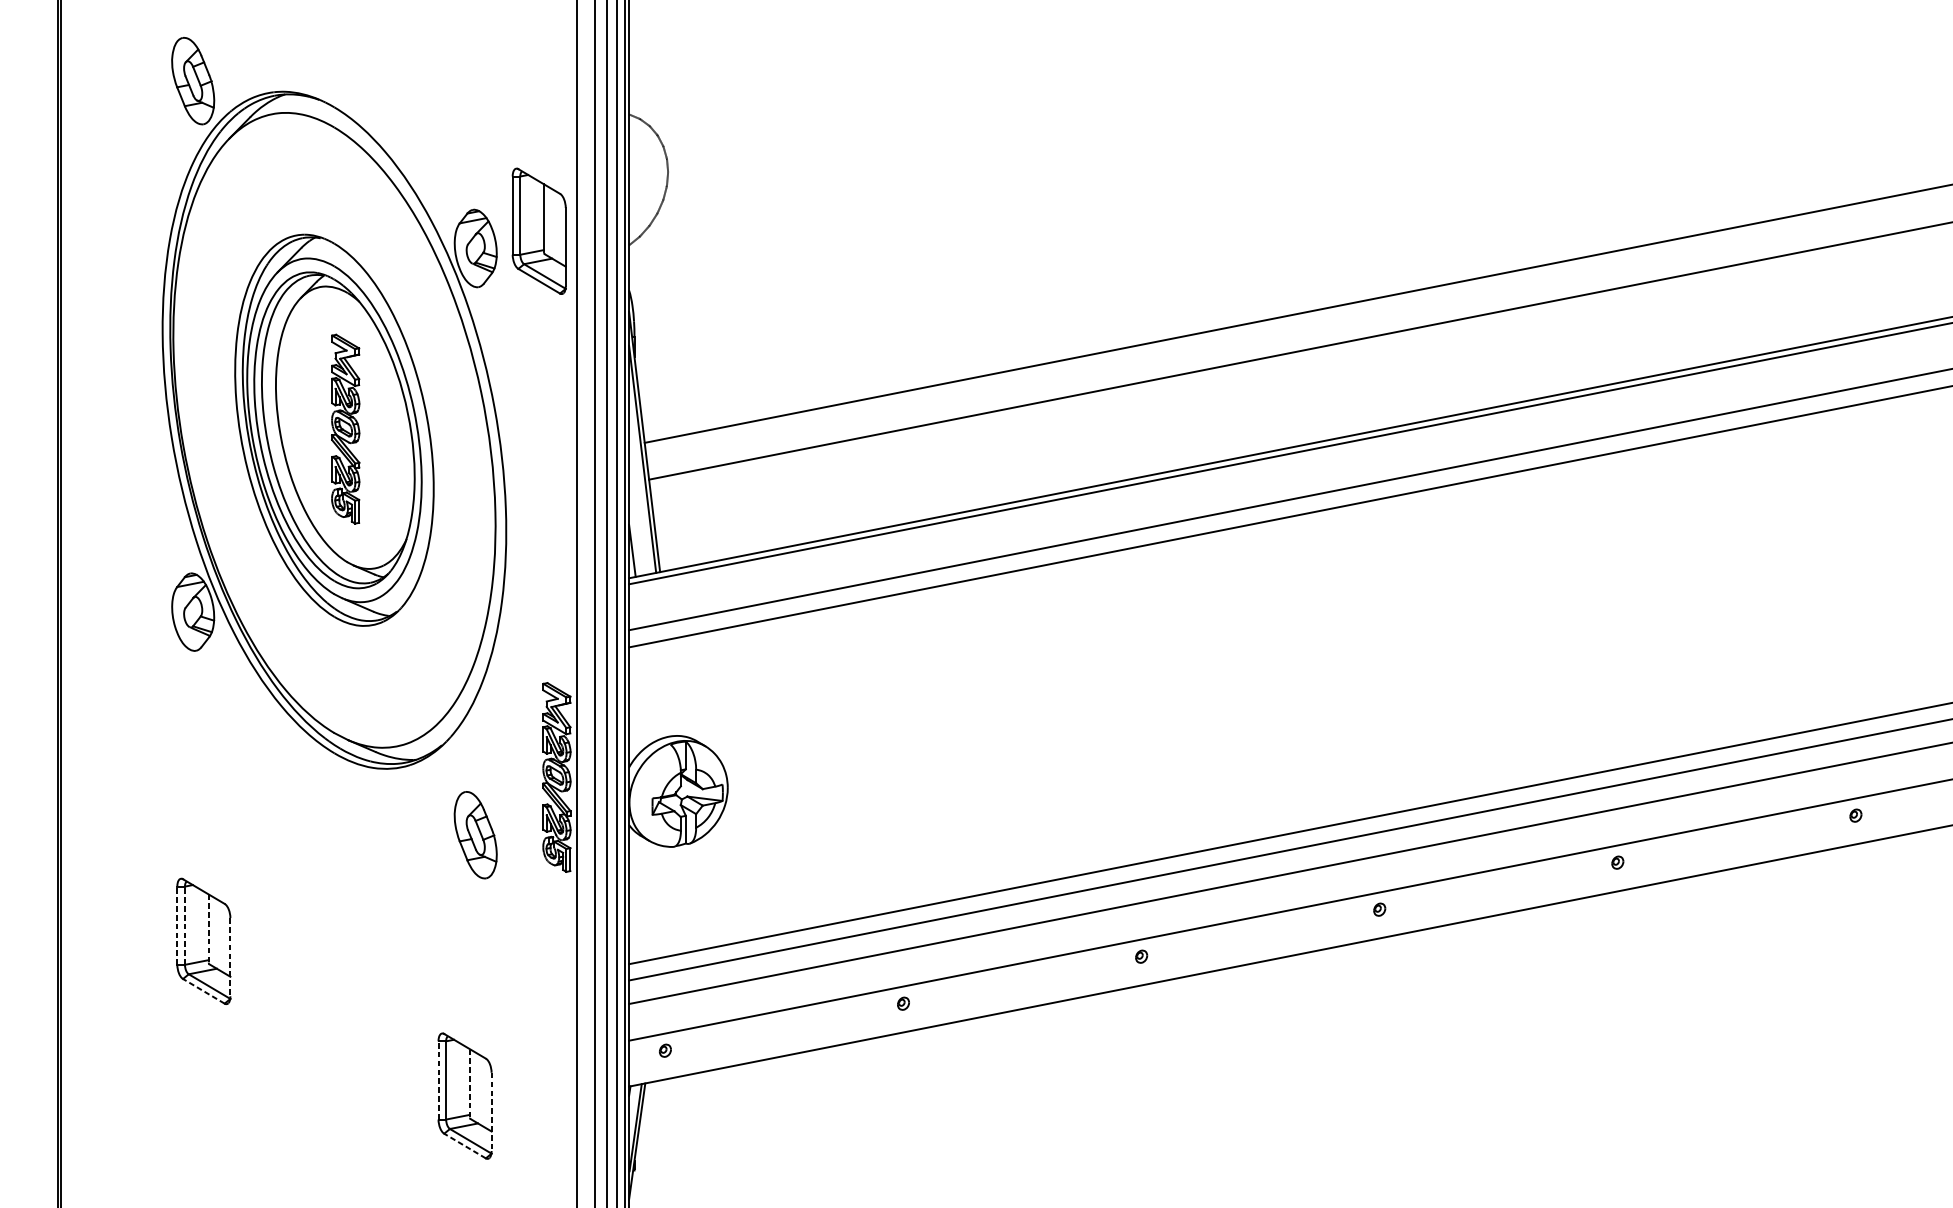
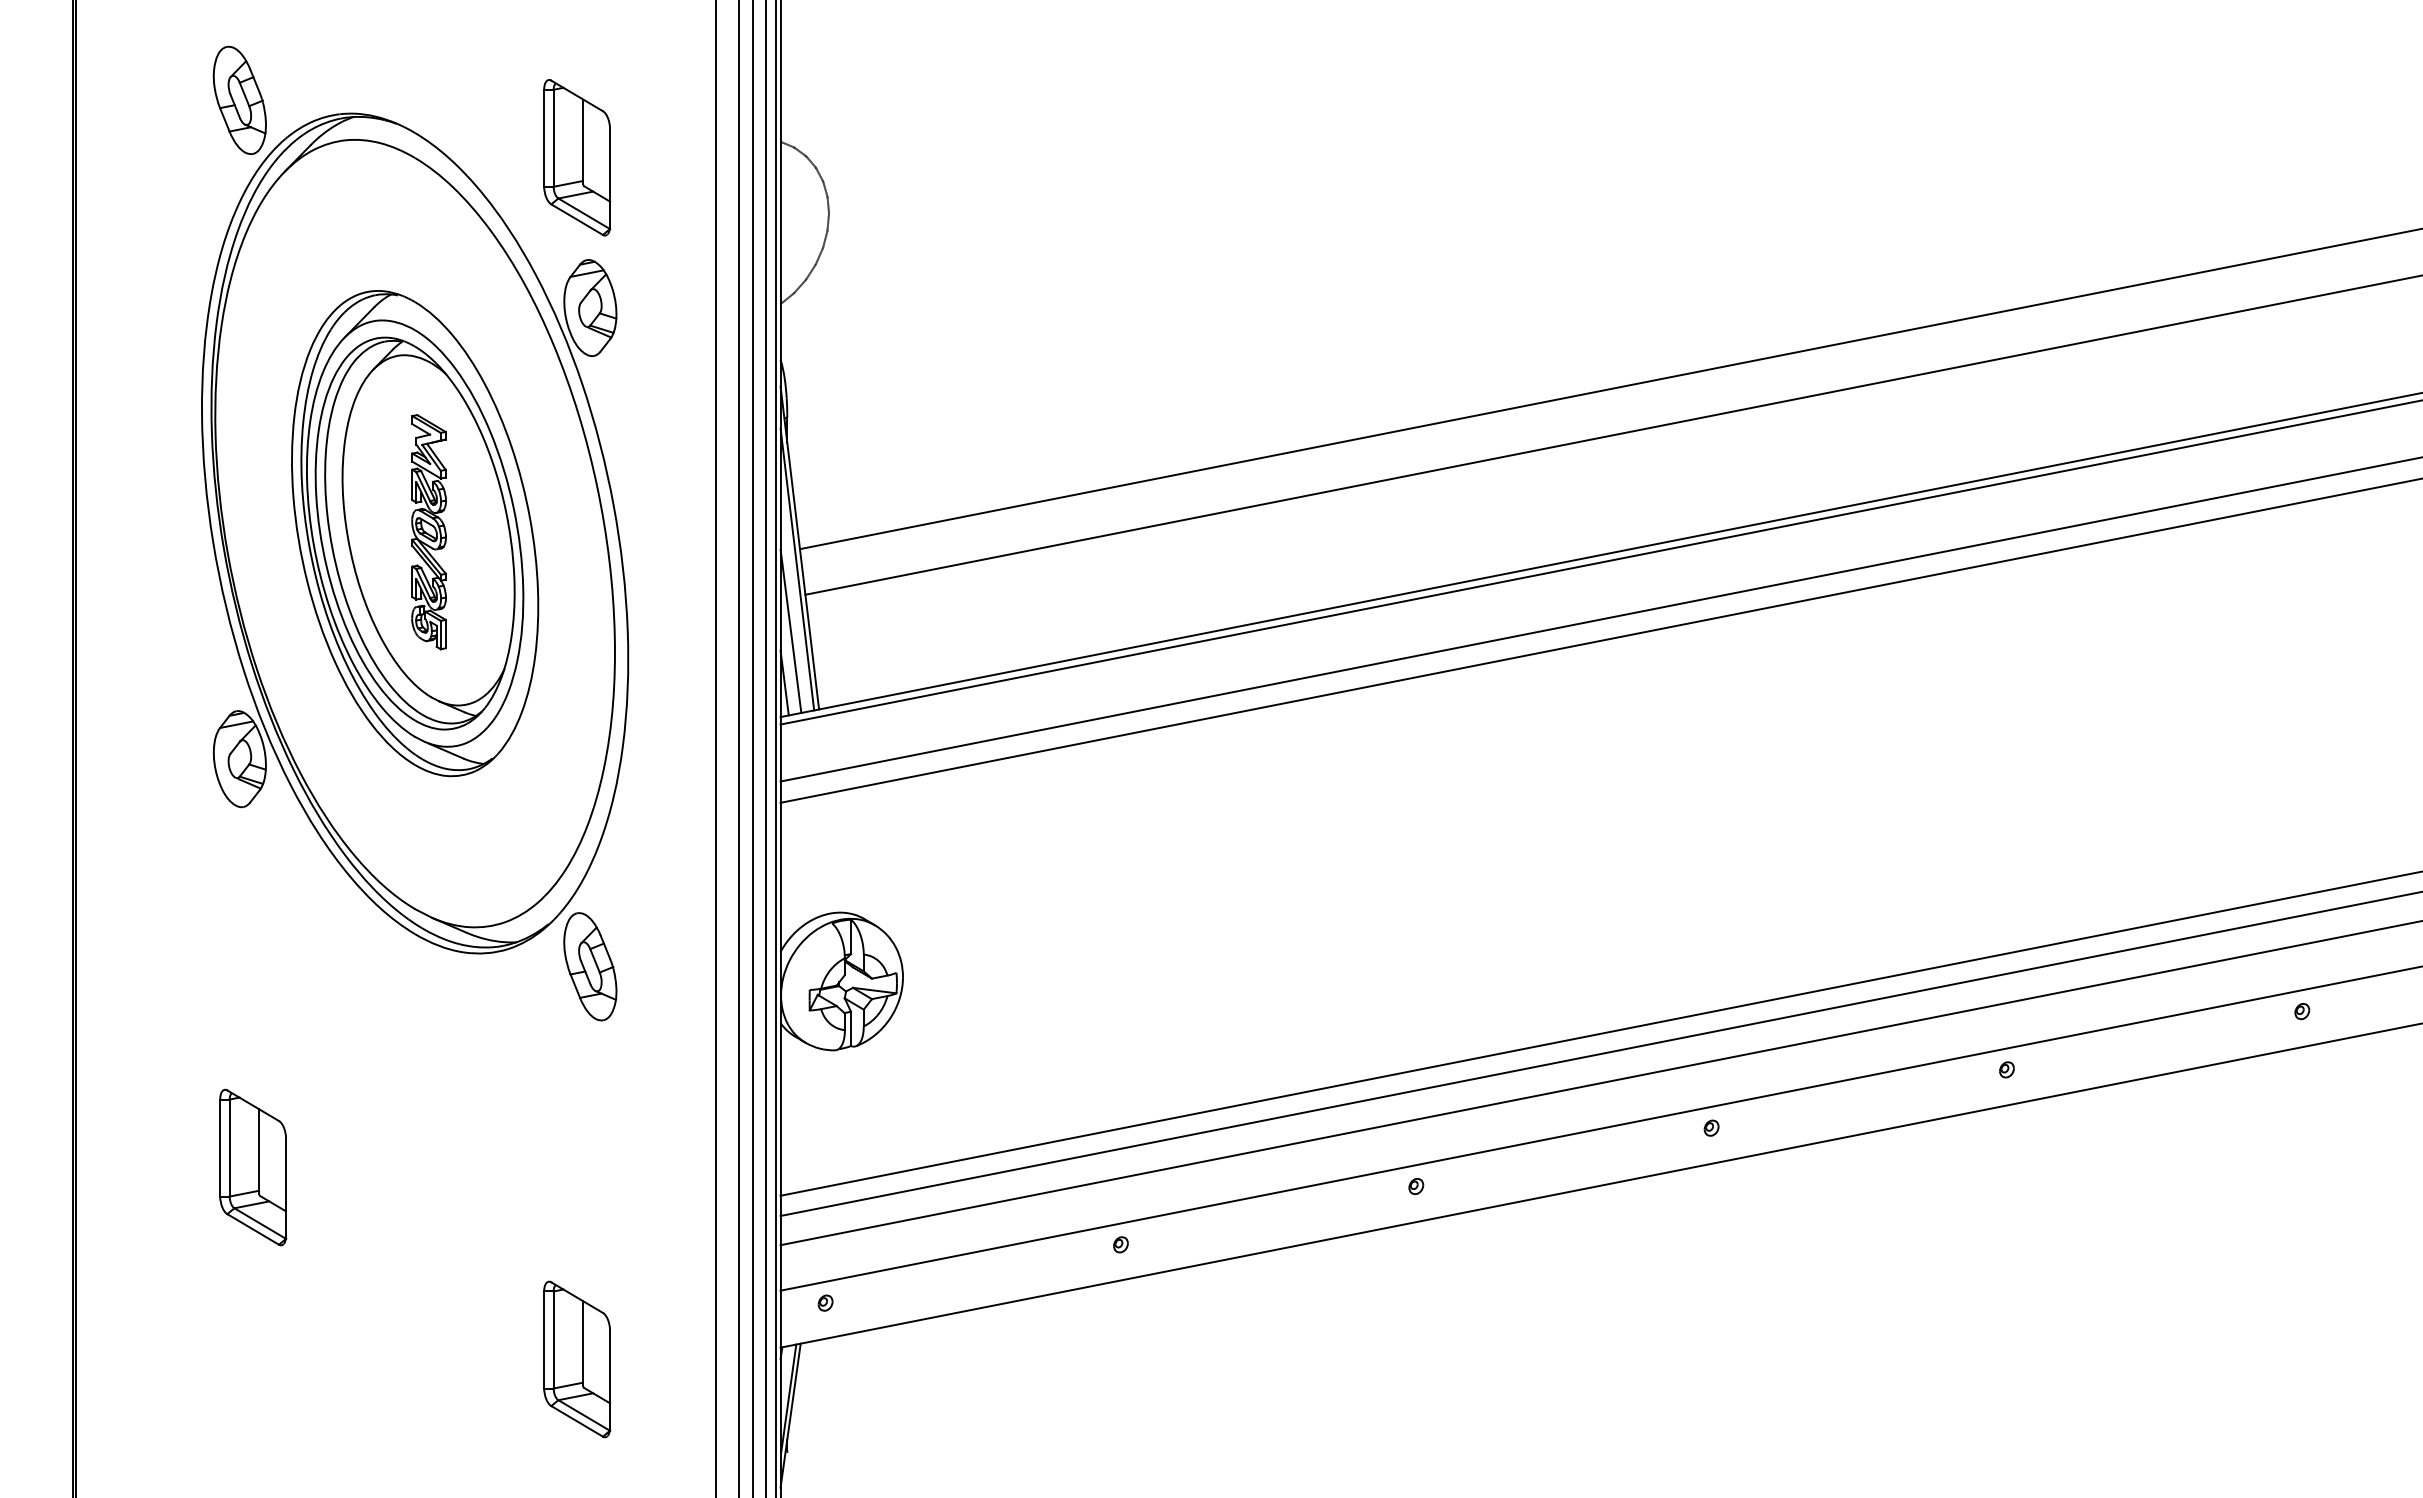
part: (539, 231) -> (577, 157), moved
line: (637, 508) -> (790, 630), added
part: (556, 777) -> (690, 964), removed
part: (475, 834) -> (590, 966), moved
line: (177, 926) -> (220, 1148), dashed -> solid
line: (184, 926) -> (229, 1148), dashed -> solid
line: (208, 929) -> (259, 1152), dashed -> solid
line: (230, 957) -> (286, 1187), dashed -> solid
line: (203, 991) -> (252, 1229), dashed -> solid
line: (438, 1080) -> (544, 1339), dashed -> solid
line: (470, 1082) -> (583, 1342), dashed -> solid
line: (491, 1111) -> (610, 1378), dashed -> solid
line: (464, 1146) -> (576, 1421), dashed -> solid

